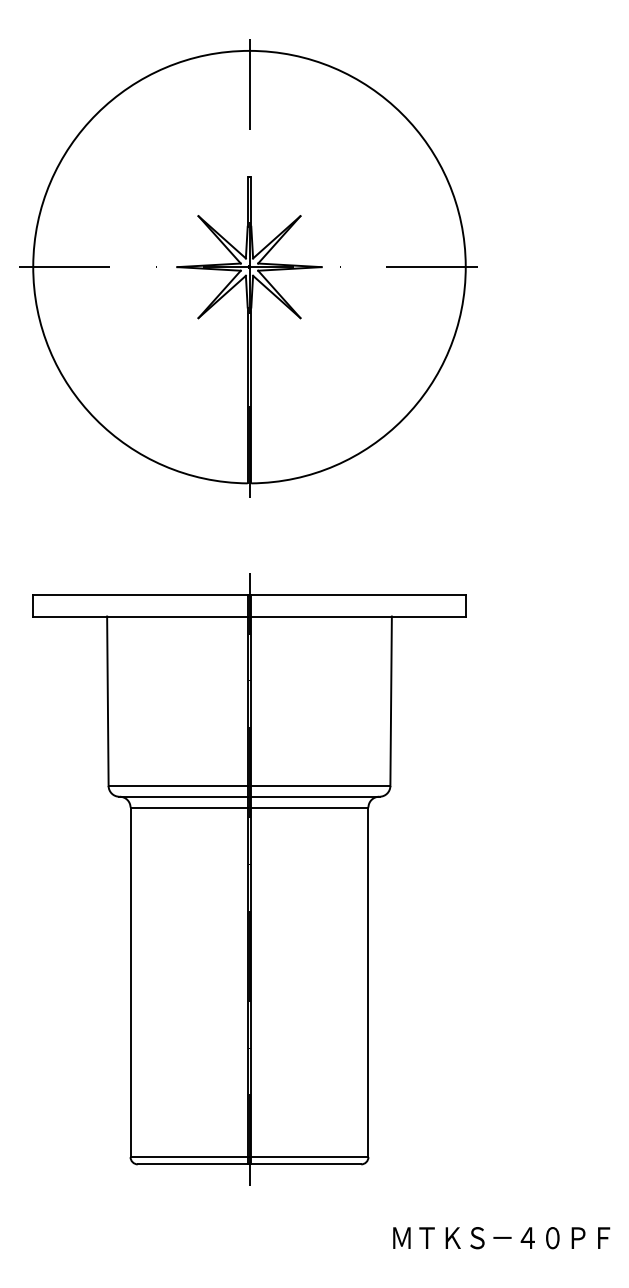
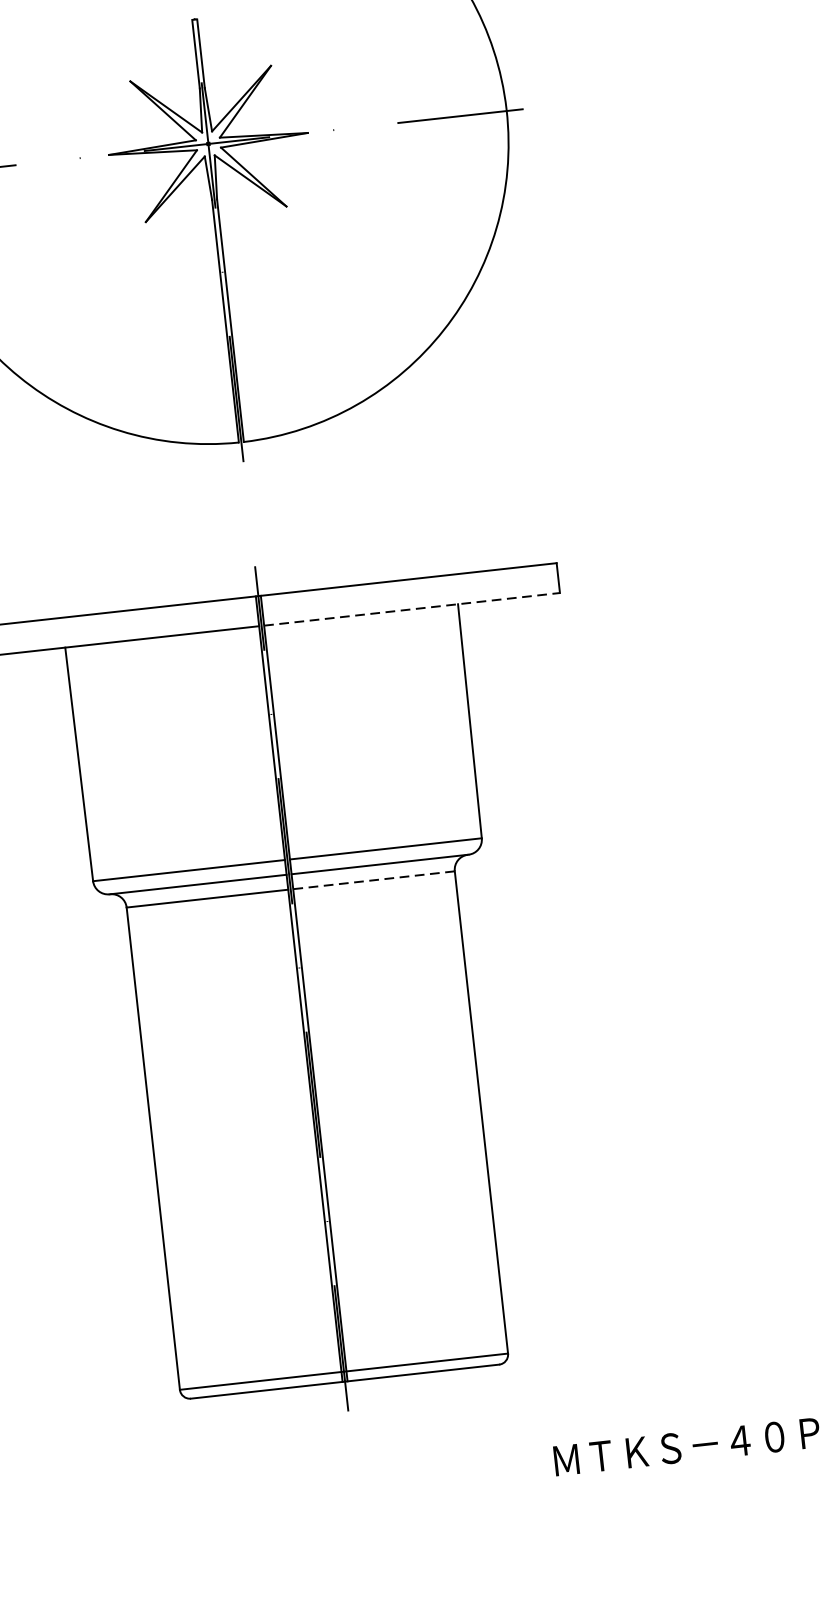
line: (359, 616) -> (413, 609), solid -> dashed
line: (309, 807) -> (373, 880), solid -> dashed

